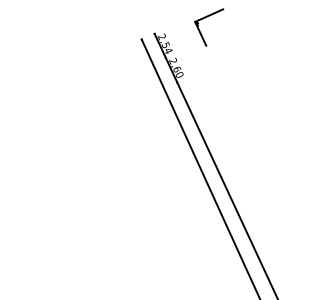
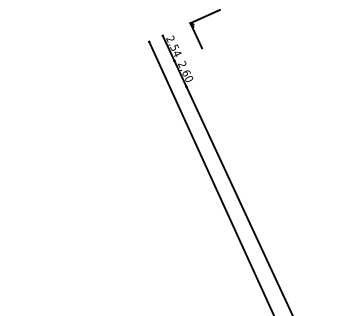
part: (200, 31) -> (196, 33), moved

